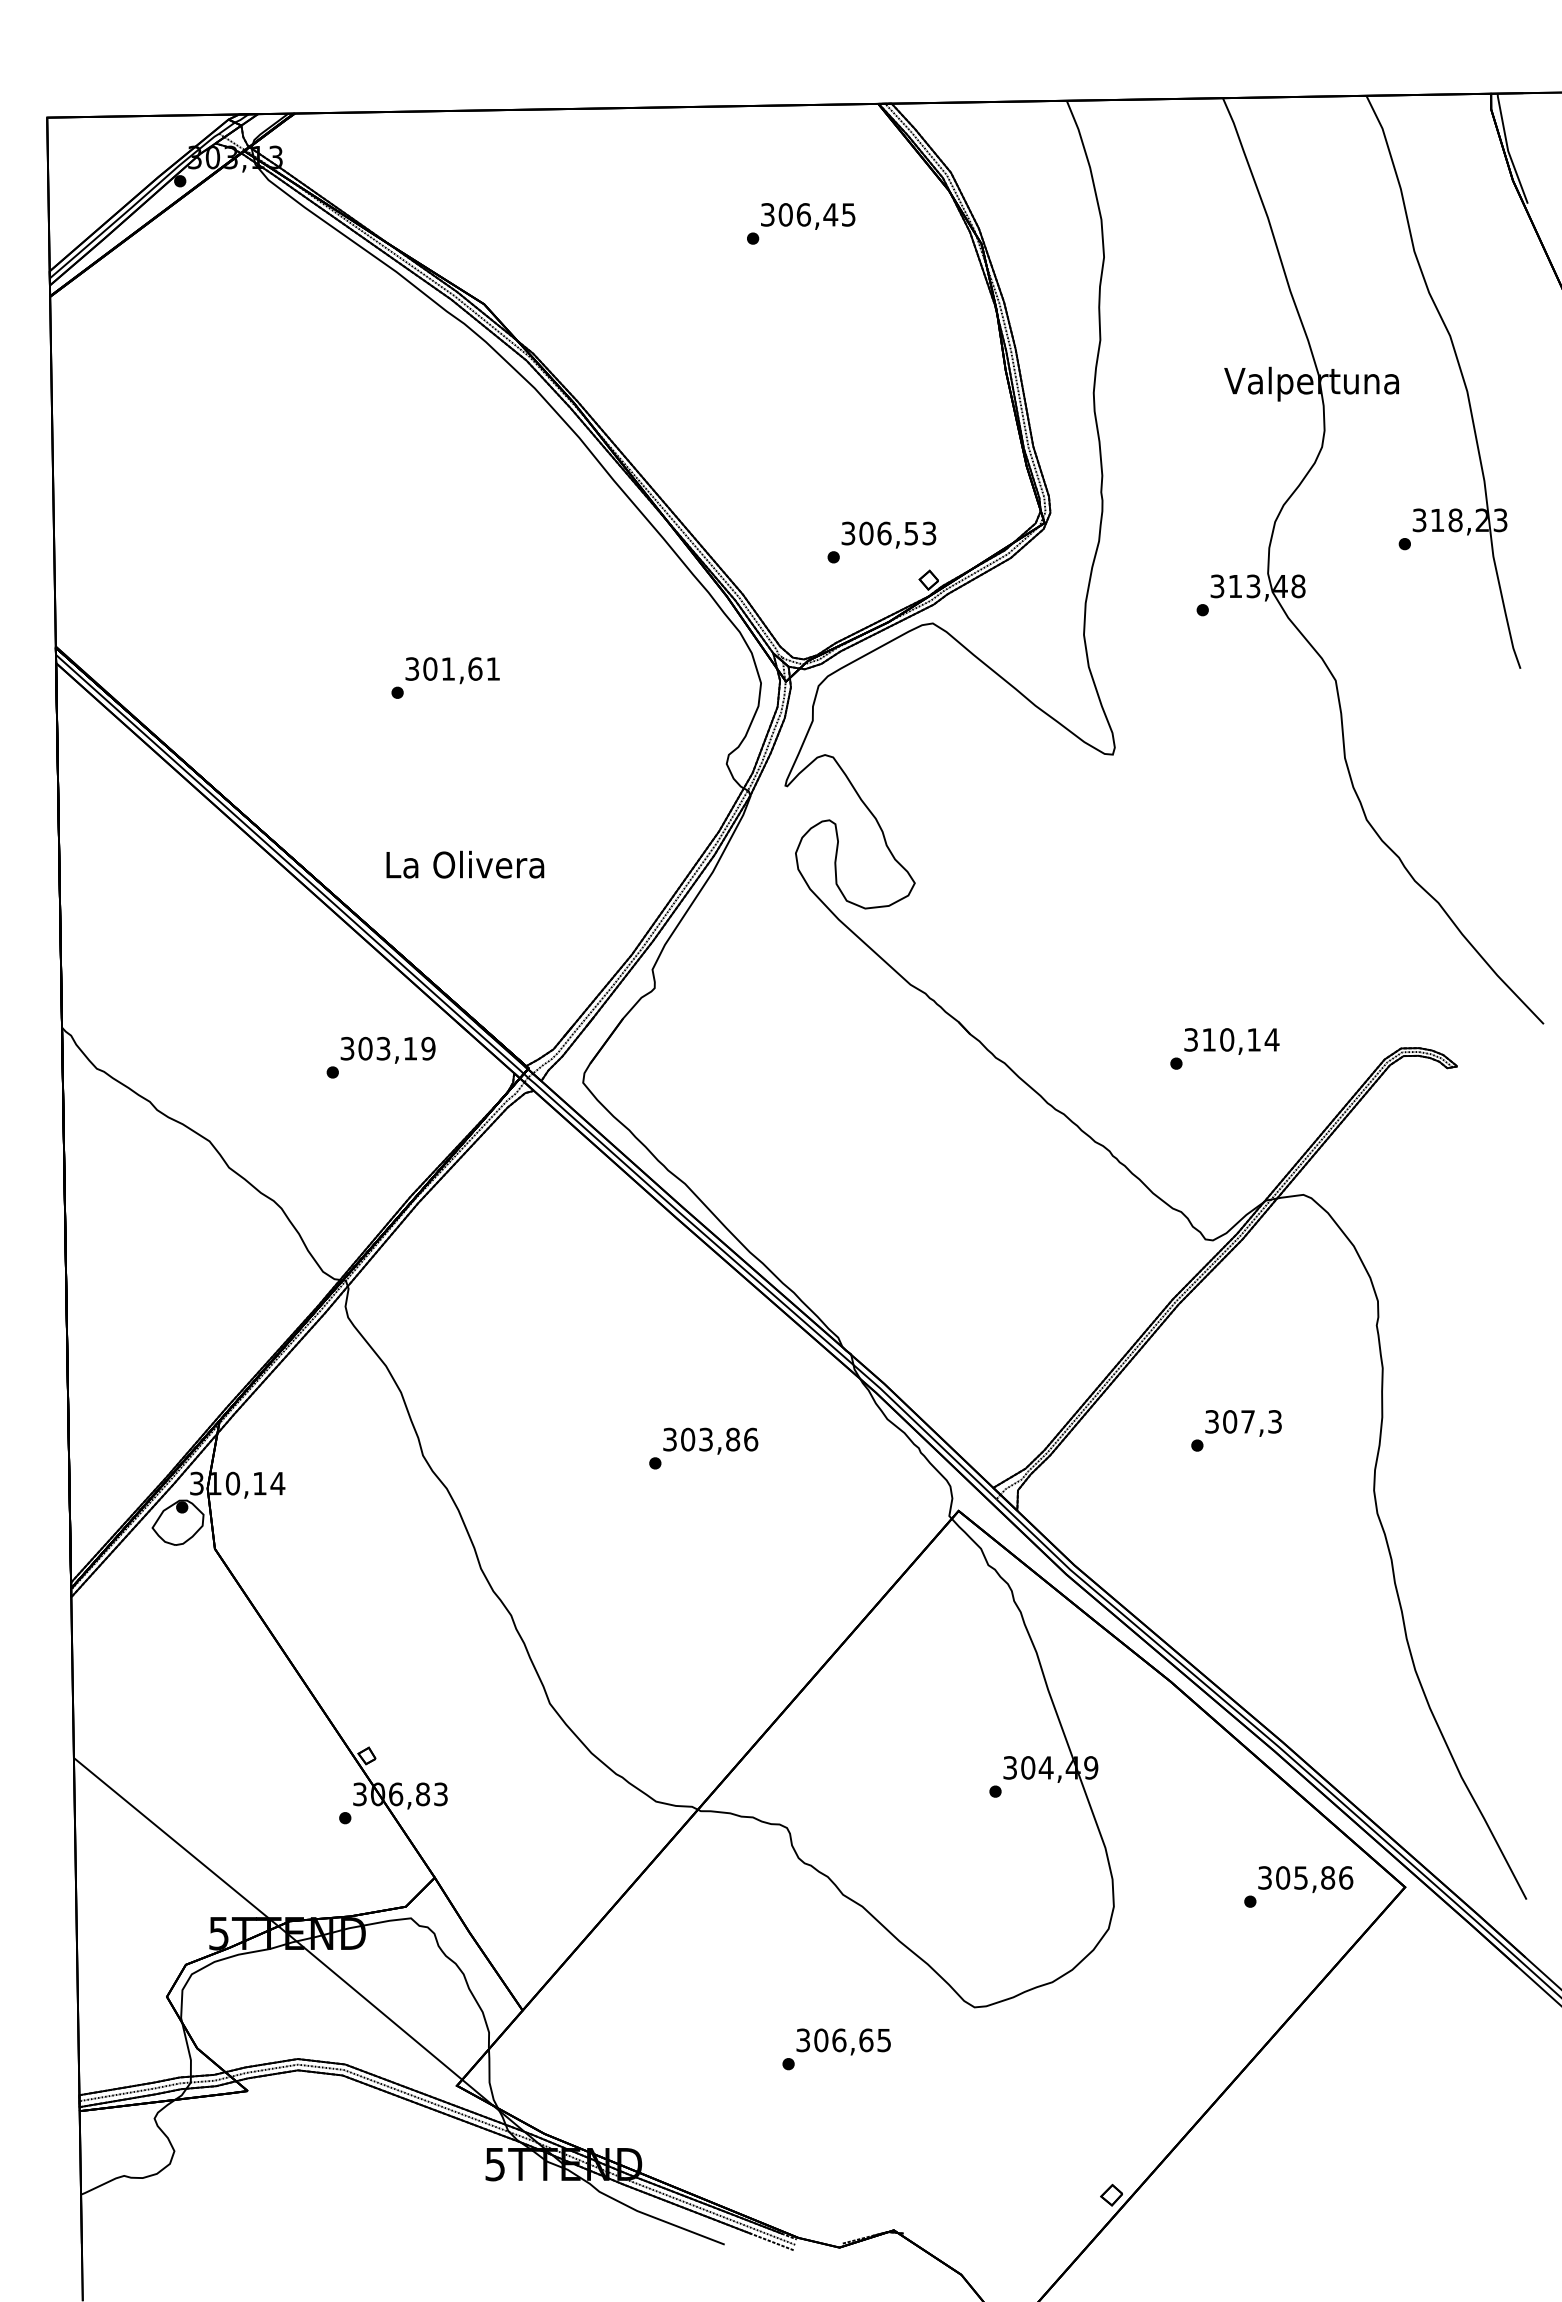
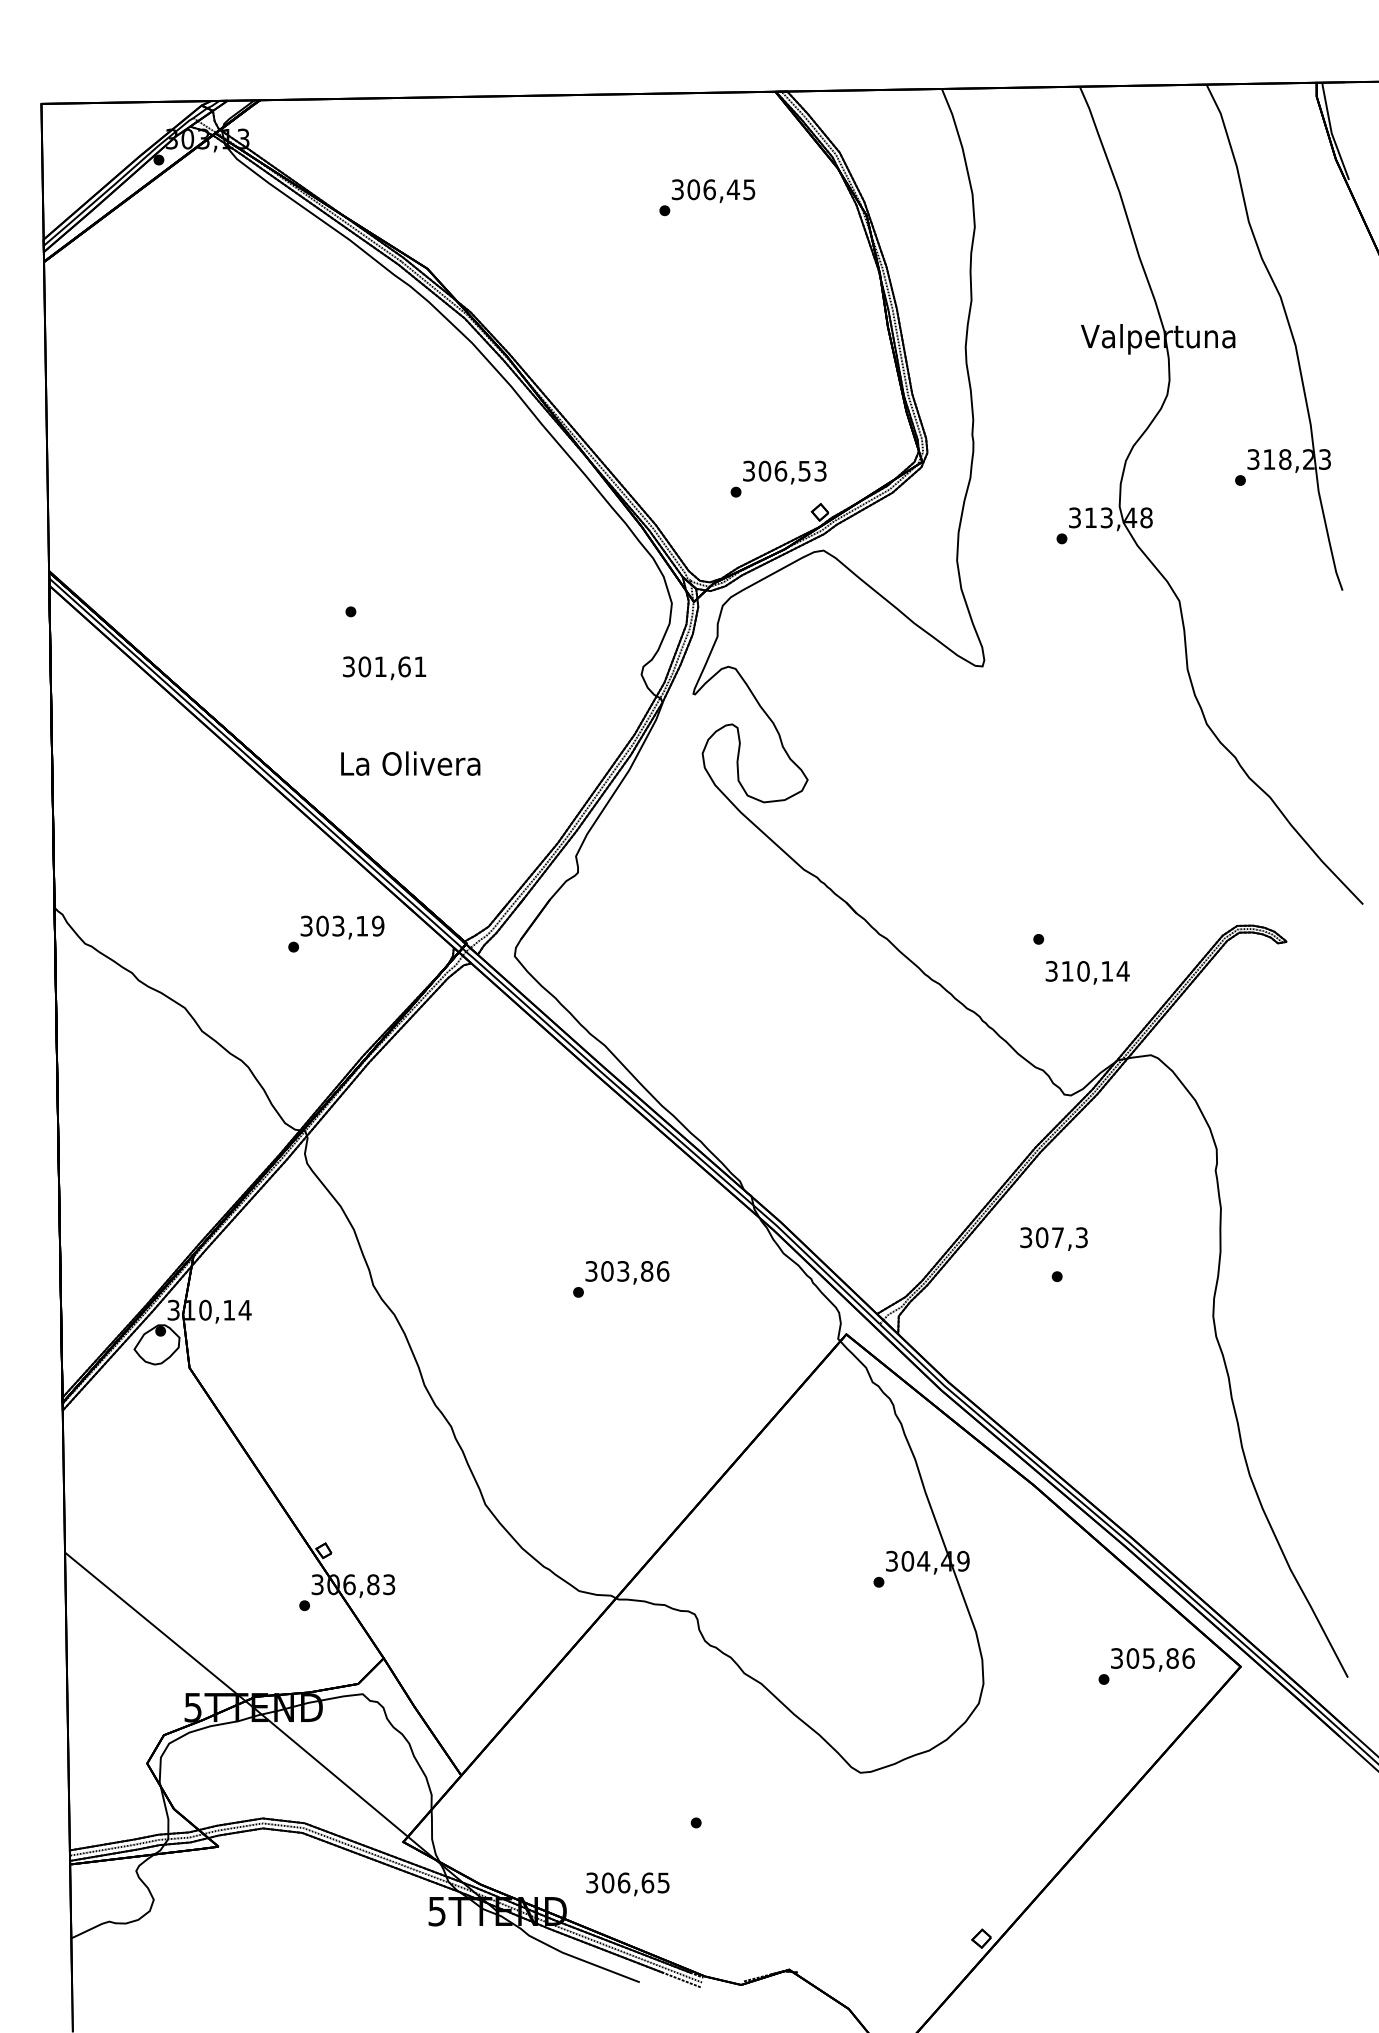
text: (452, 670) -> (384, 668), moved
text: (1231, 1041) -> (1087, 972), moved
text: (1242, 1422) -> (1053, 1238), moved
text: (843, 2042) -> (627, 1884), moved

